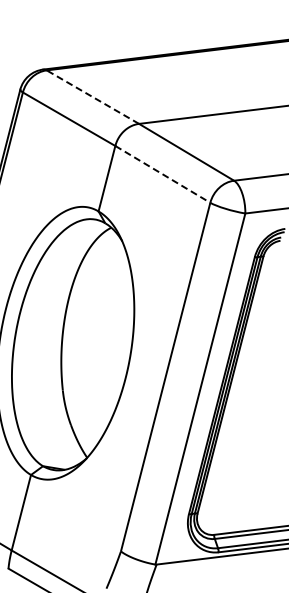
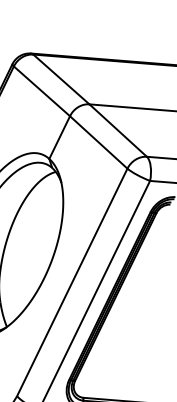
line: (92, 96) -> (61, 78), dashed -> solid
line: (163, 174) -> (99, 142), dashed -> solid

